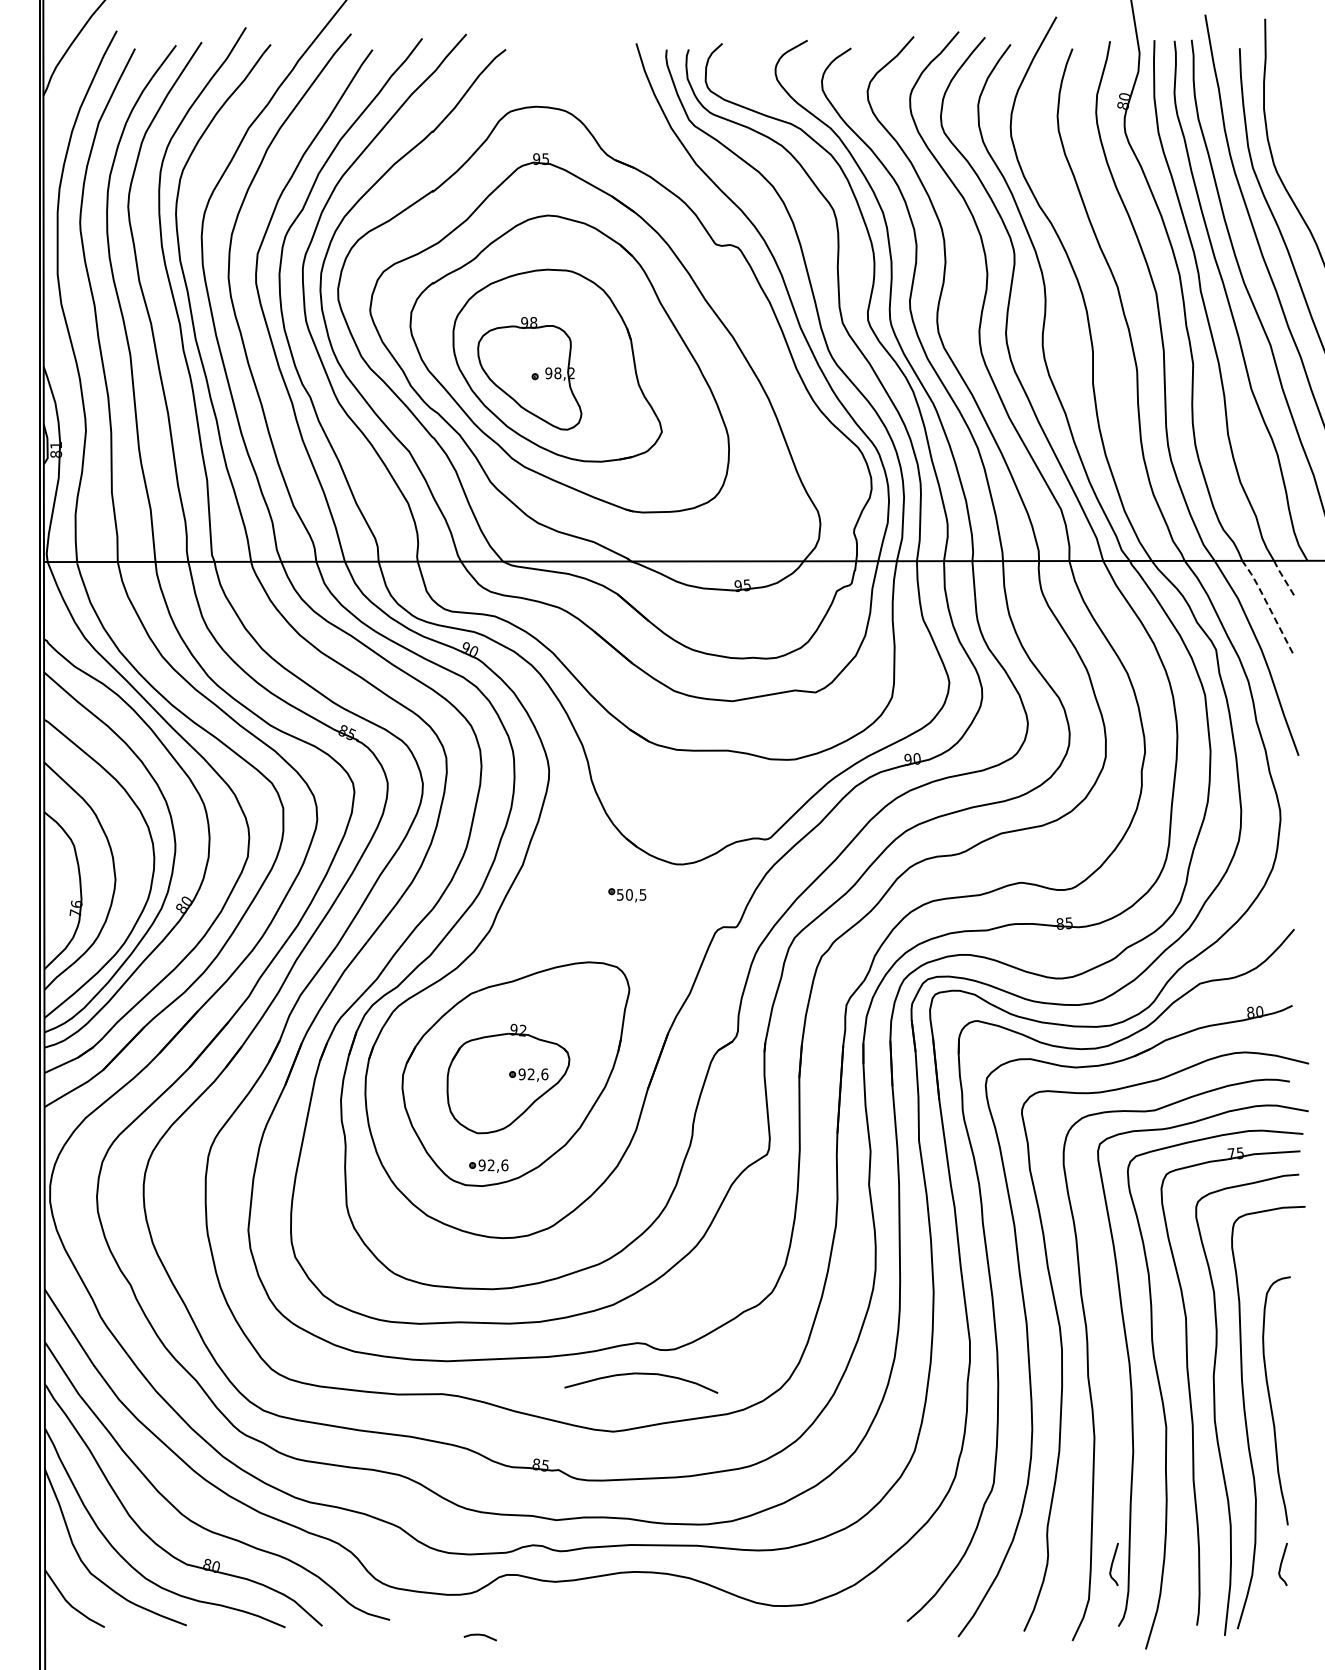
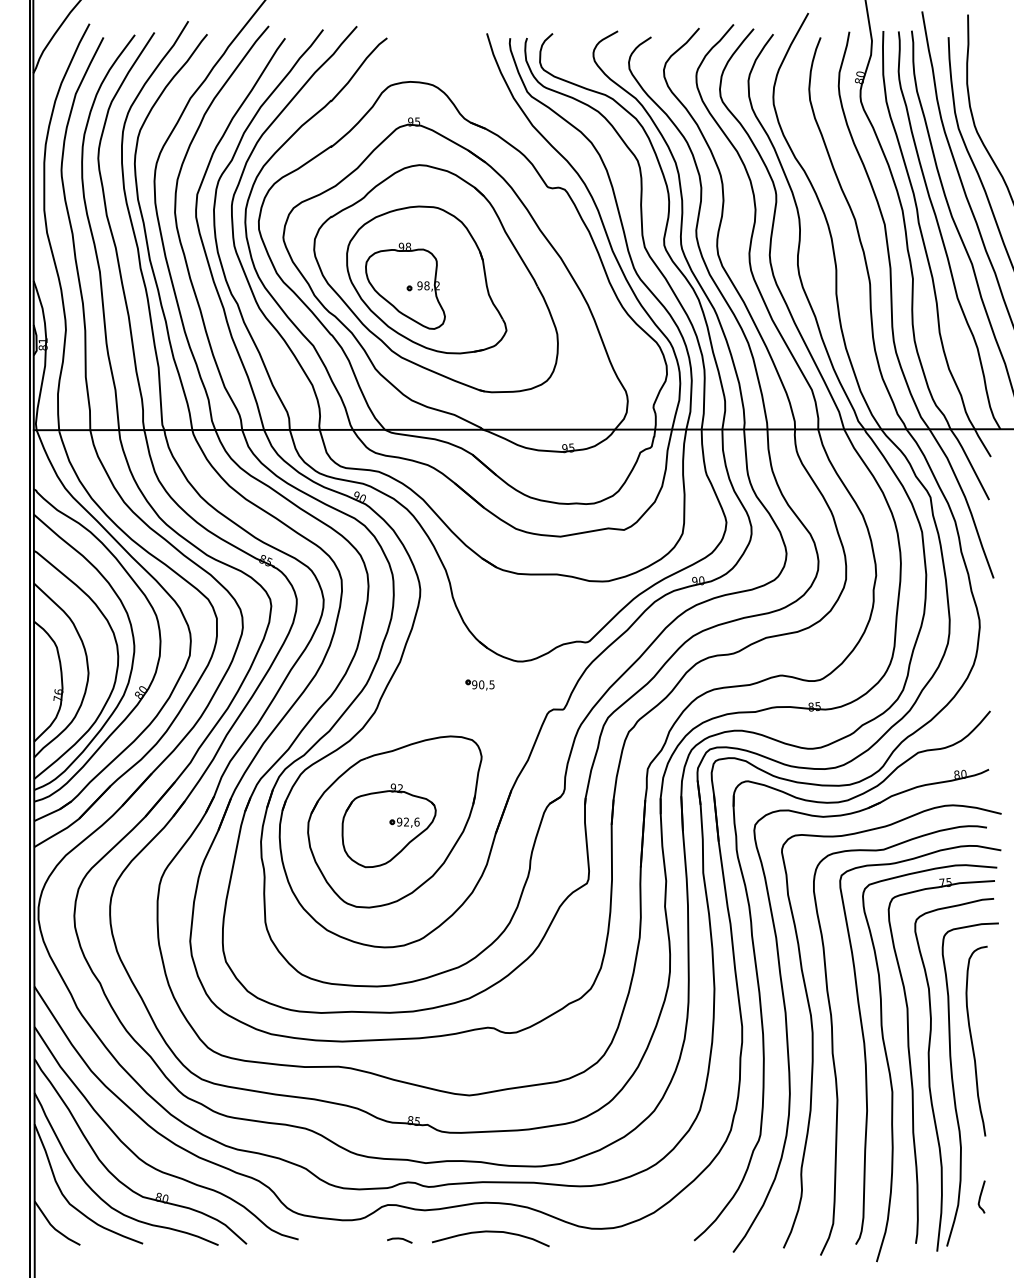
line: (1283, 578) -> (982, 442), dashed -> solid
line: (1267, 604) -> (969, 462), dashed -> solid
text: (619, 894) -> (474, 684), 50,5 -> 90,5
part: (488, 1165) -> (373, 891), removed
curve: (641, 1374) -> (490, 1232), moved
curve: (1271, 1401) -> (972, 1041), moved
curve: (1113, 1563) -> (852, 1196), removed
line: (479, 1635) -> (399, 1239), moved

